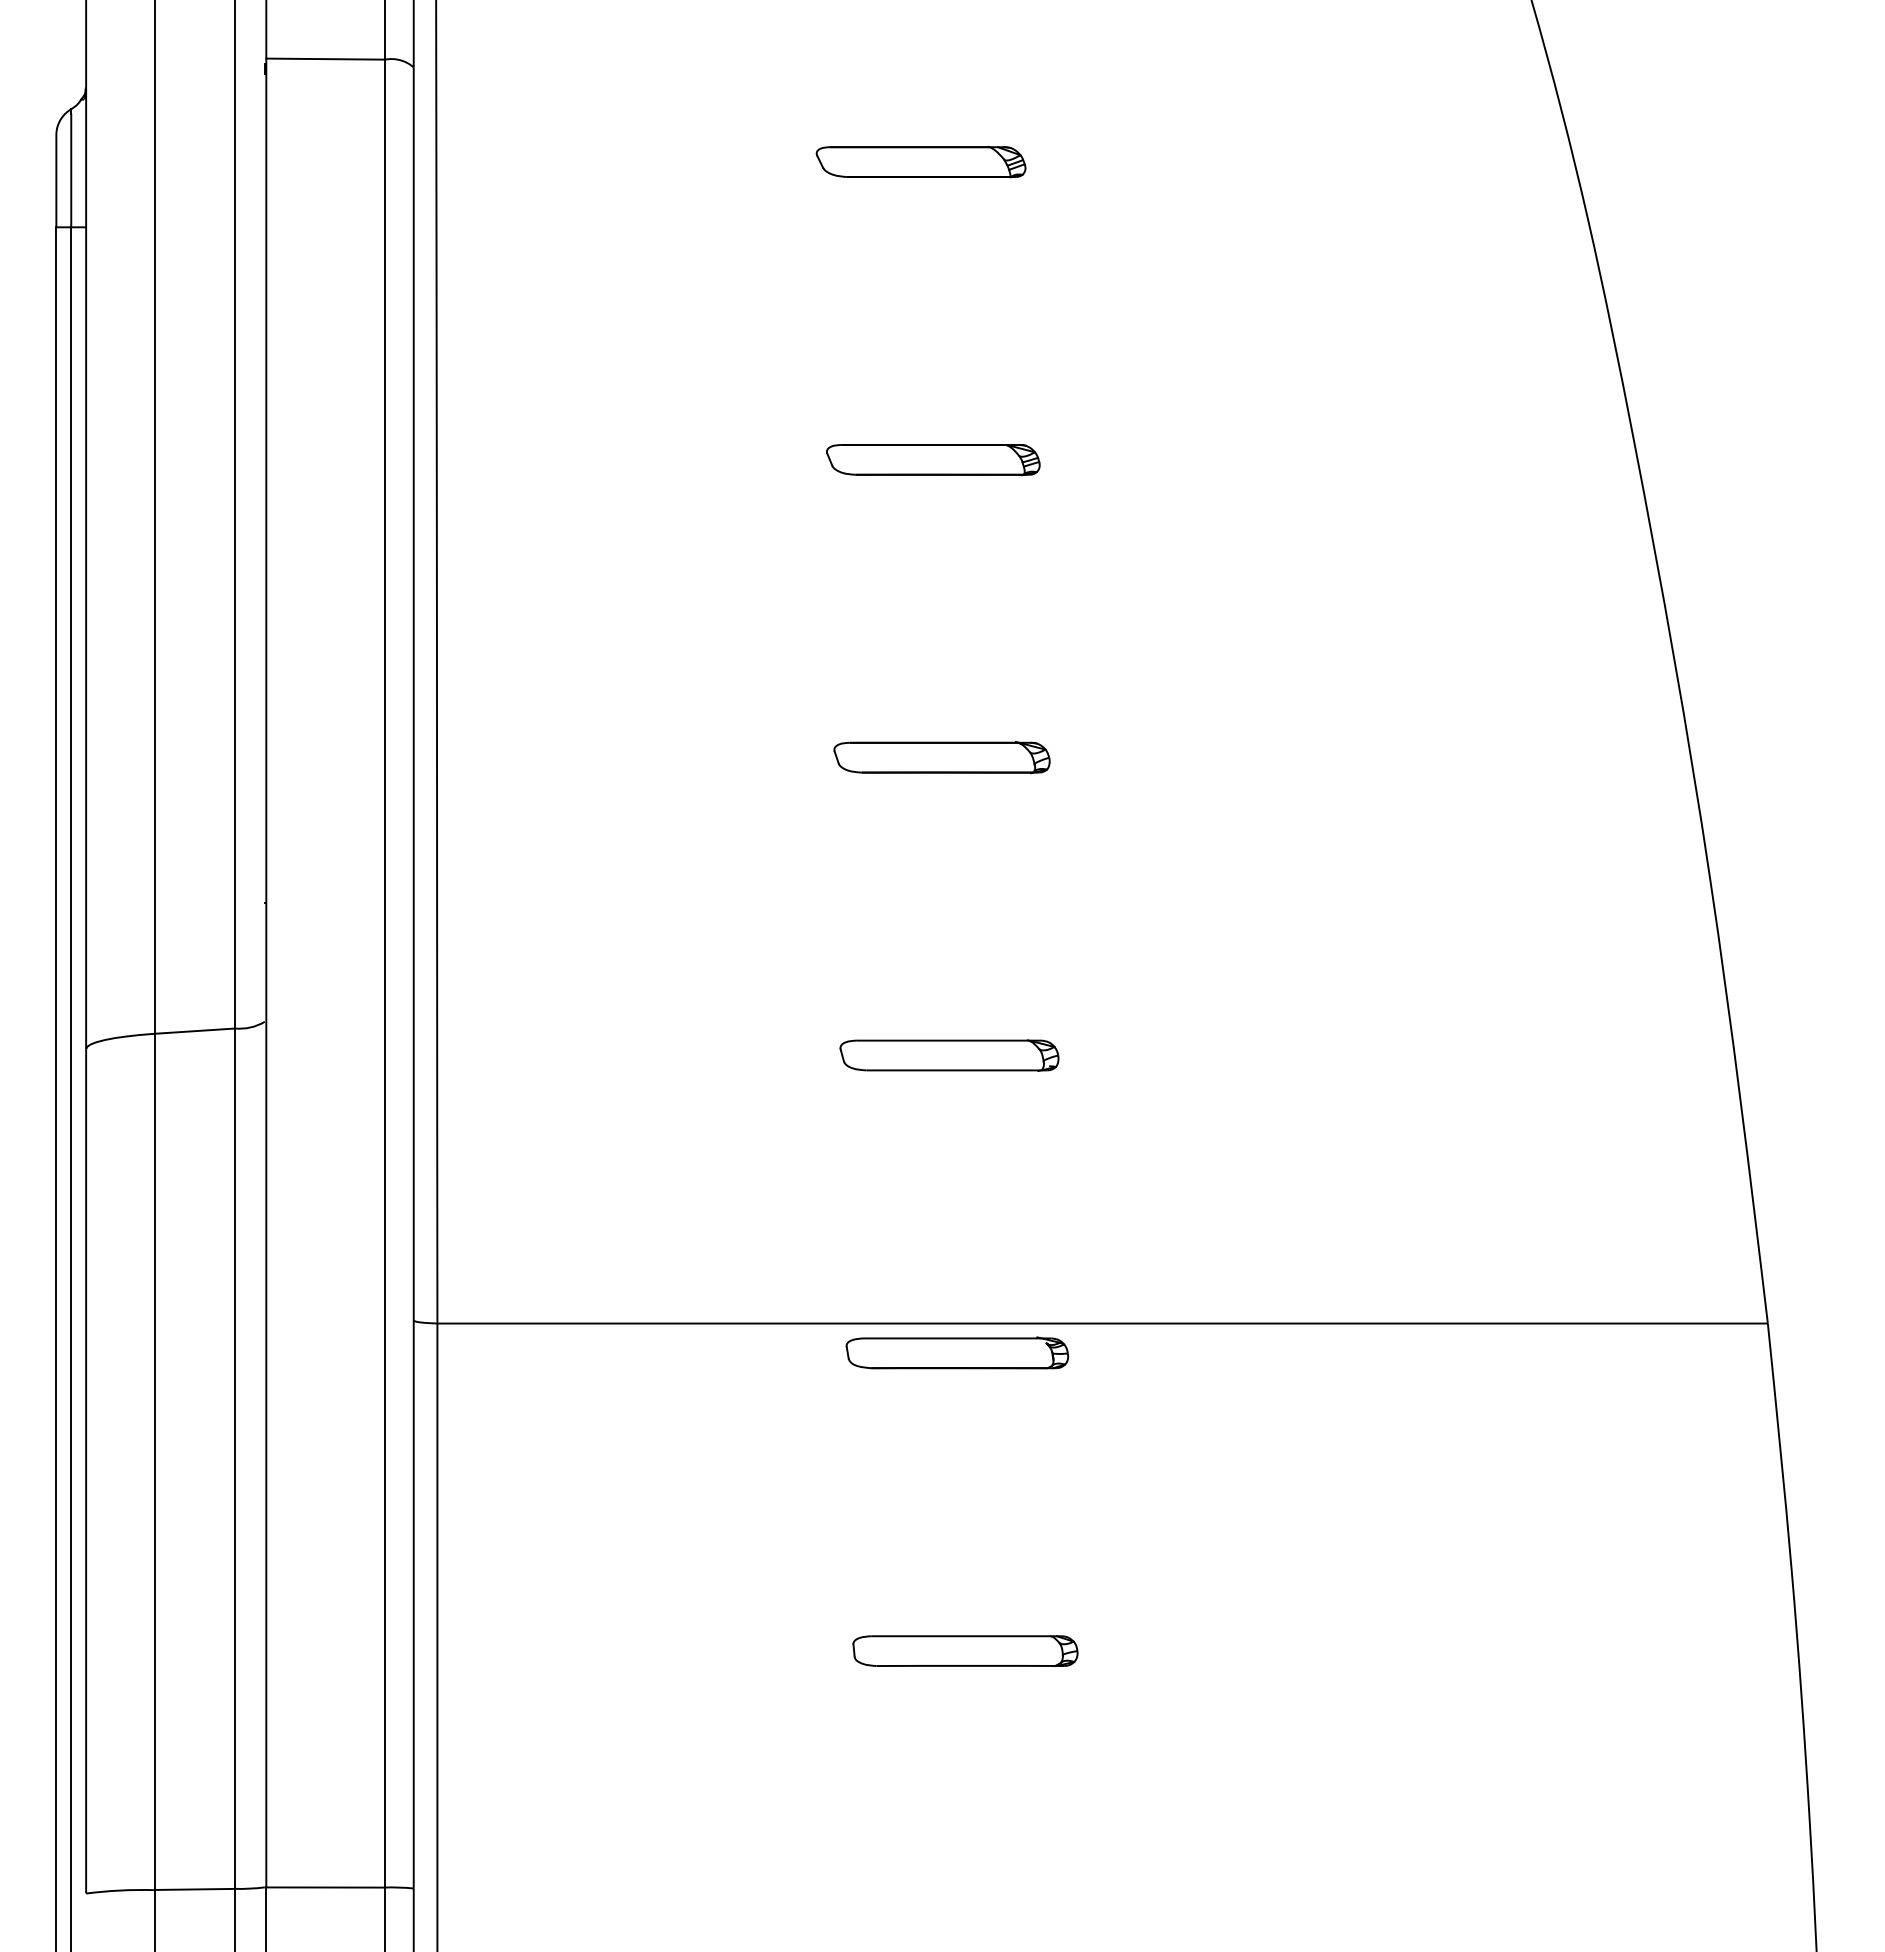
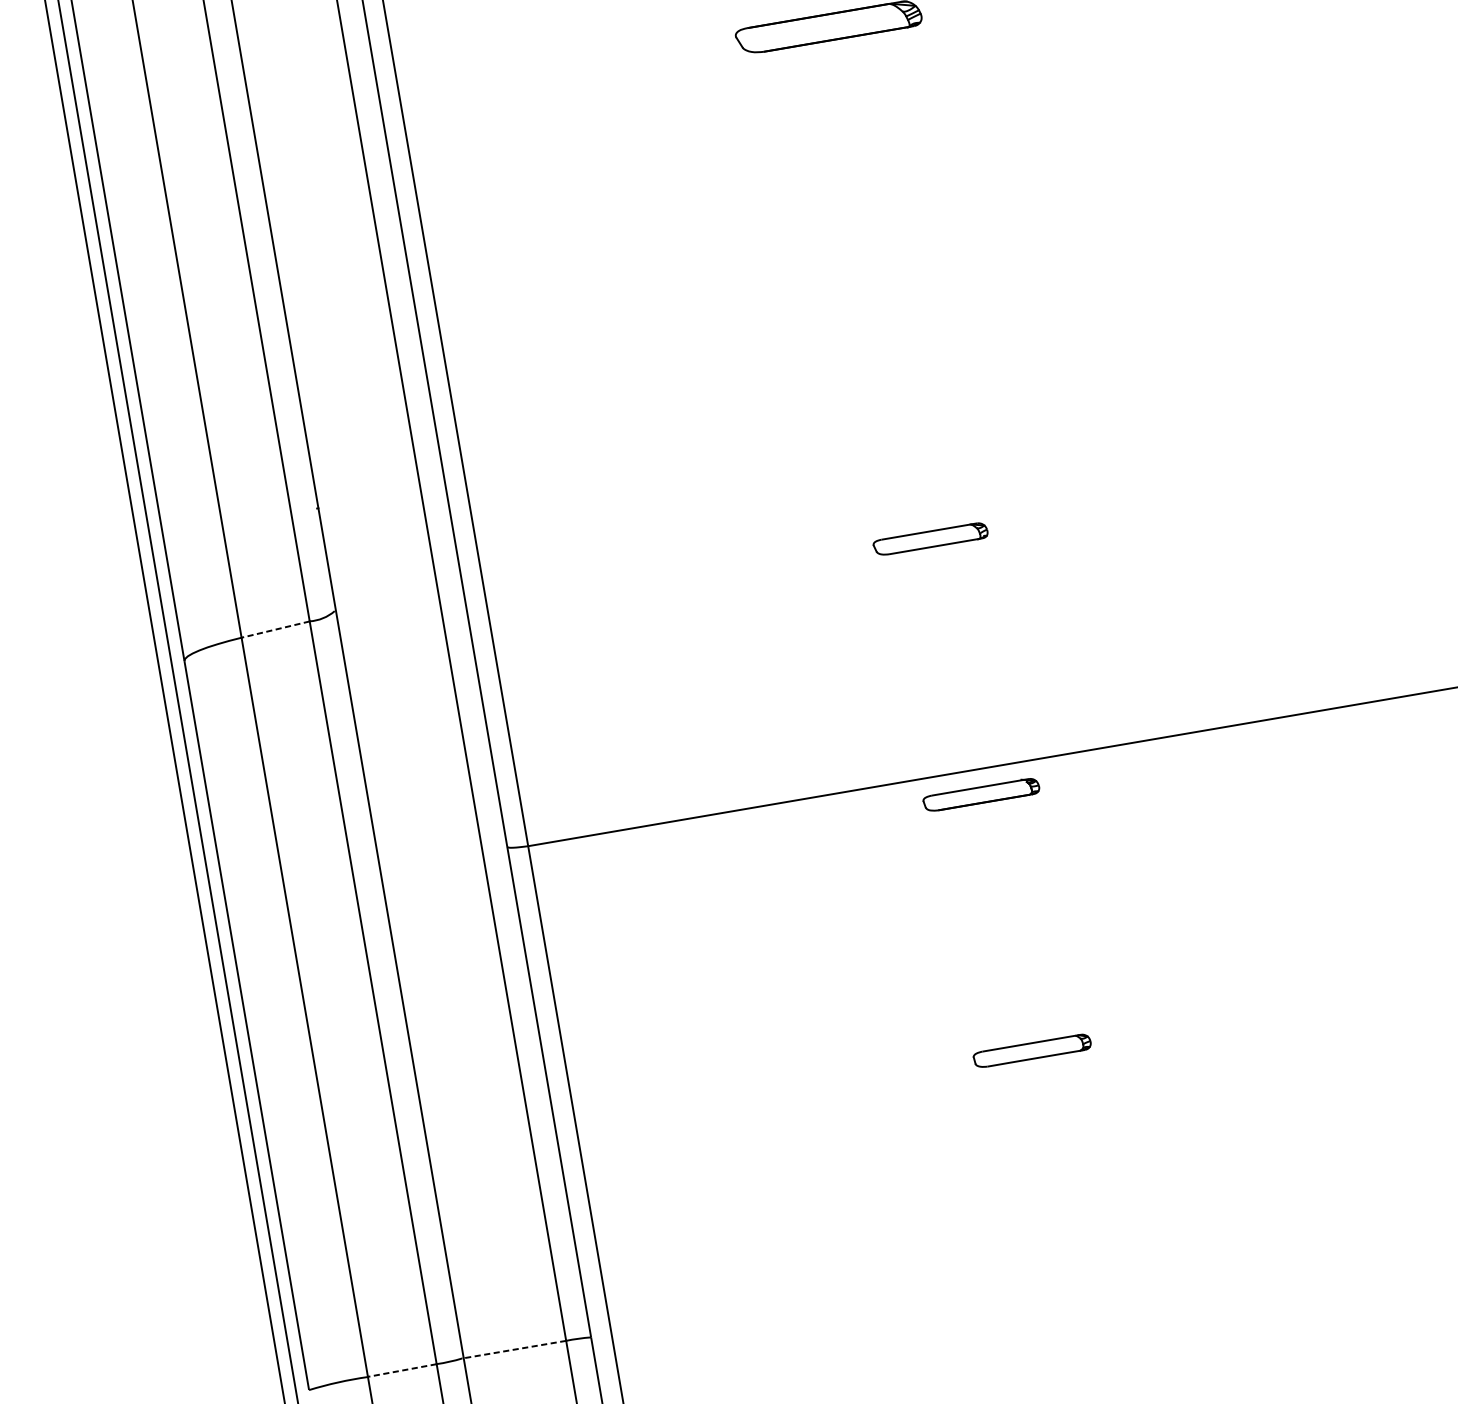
part: (941, 757) -> (879, 283), removed
line: (194, 1031) -> (275, 629), solid -> dashed
part: (949, 1055) -> (930, 539), size x0.6
part: (957, 1352) -> (981, 794), size x0.6
part: (965, 1650) -> (1032, 1050), size x0.6
line: (325, 1887) -> (514, 1349), solid -> dashed
line: (194, 1889) -> (402, 1370), solid -> dashed

